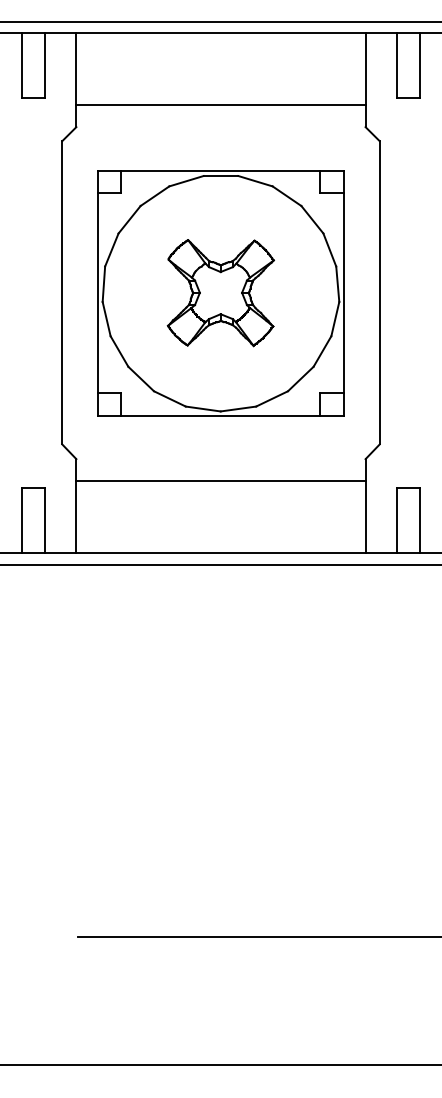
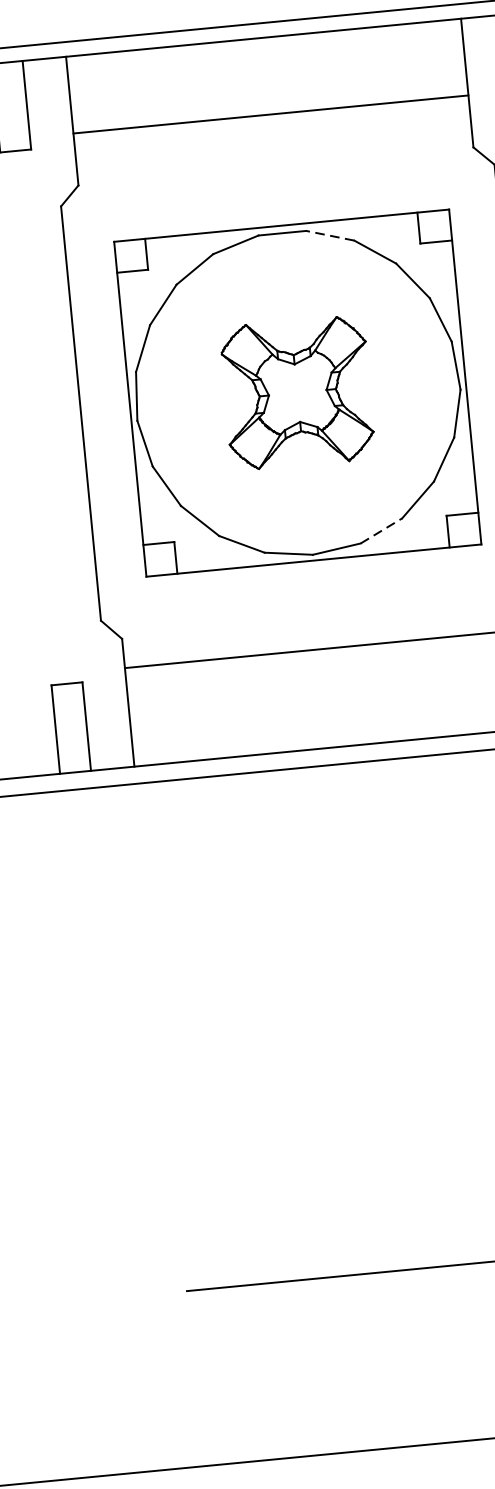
line: (220, 105) -> (270, 115), moved
line: (255, 181) -> (330, 236), solid -> dashed
line: (272, 398) -> (382, 530), solid -> dashed

